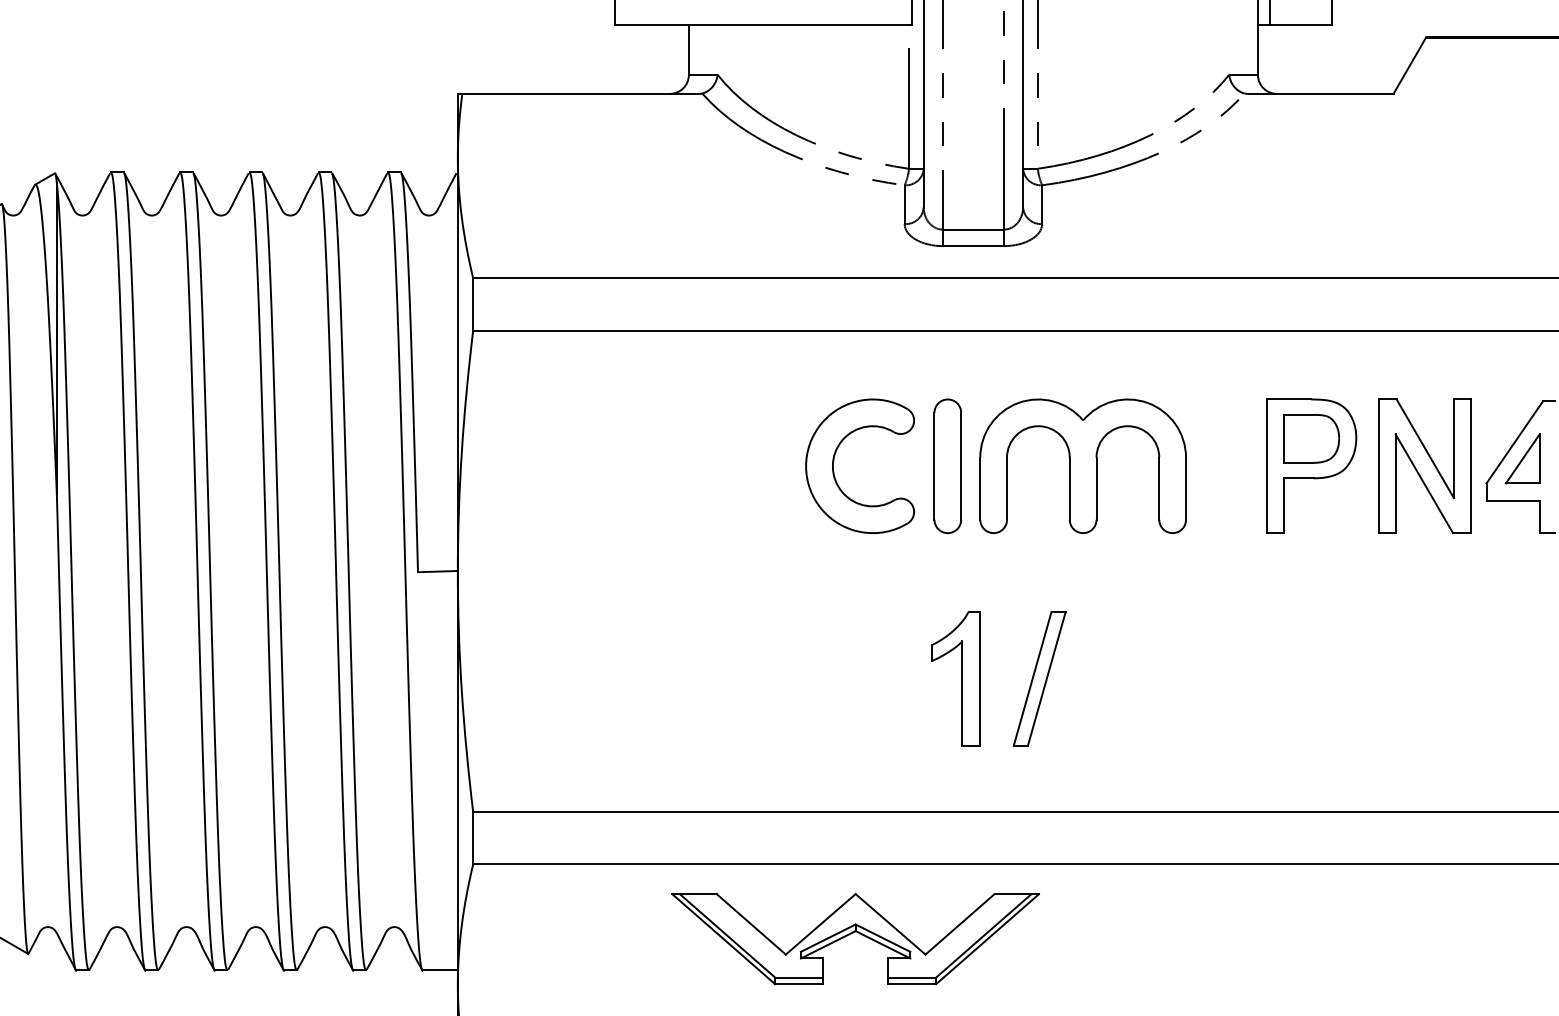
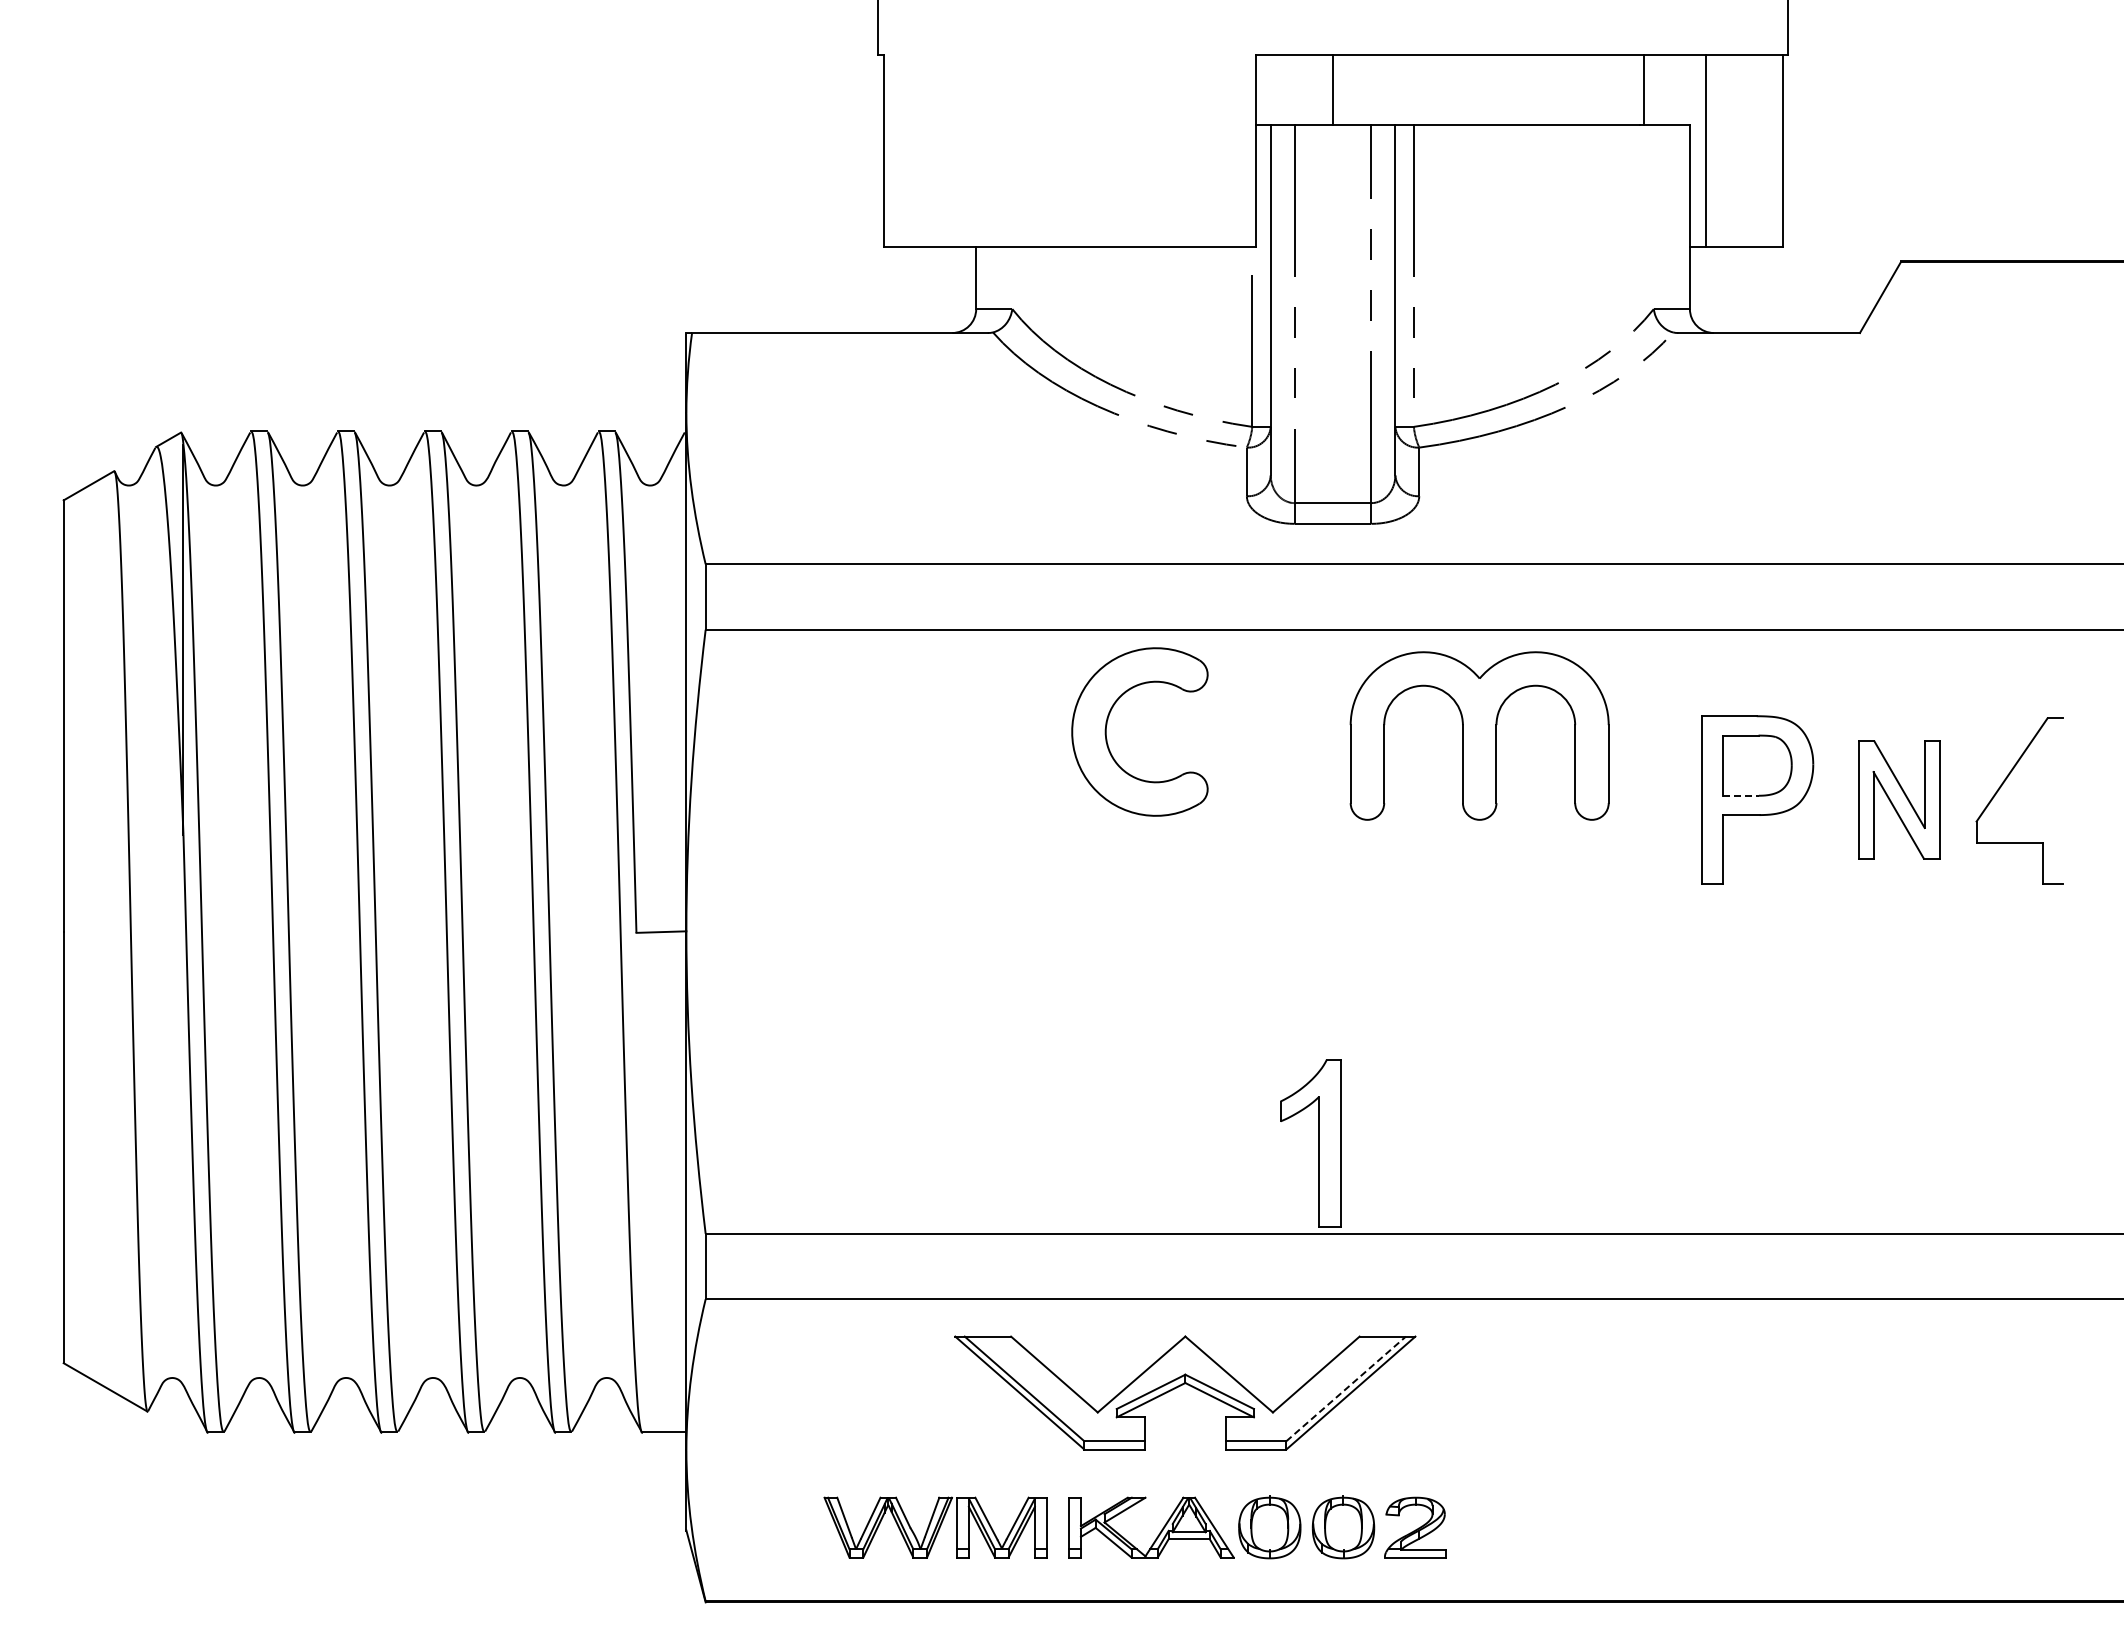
part: (1522, 458) -> (2021, 790), removed
part: (834, 461) -> (1107, 725), moved
line: (1298, 462) -> (1740, 795), solid -> dashed
part: (947, 465) -> (1300, 799), removed
part: (1083, 465) -> (1479, 735), moved
part: (1424, 465) -> (1898, 799), size x0.7
part: (961, 678) -> (1318, 1143), moved
part: (1039, 678) -> (1415, 1066), removed
line: (984, 935) -> (1346, 1388), solid -> dashed

